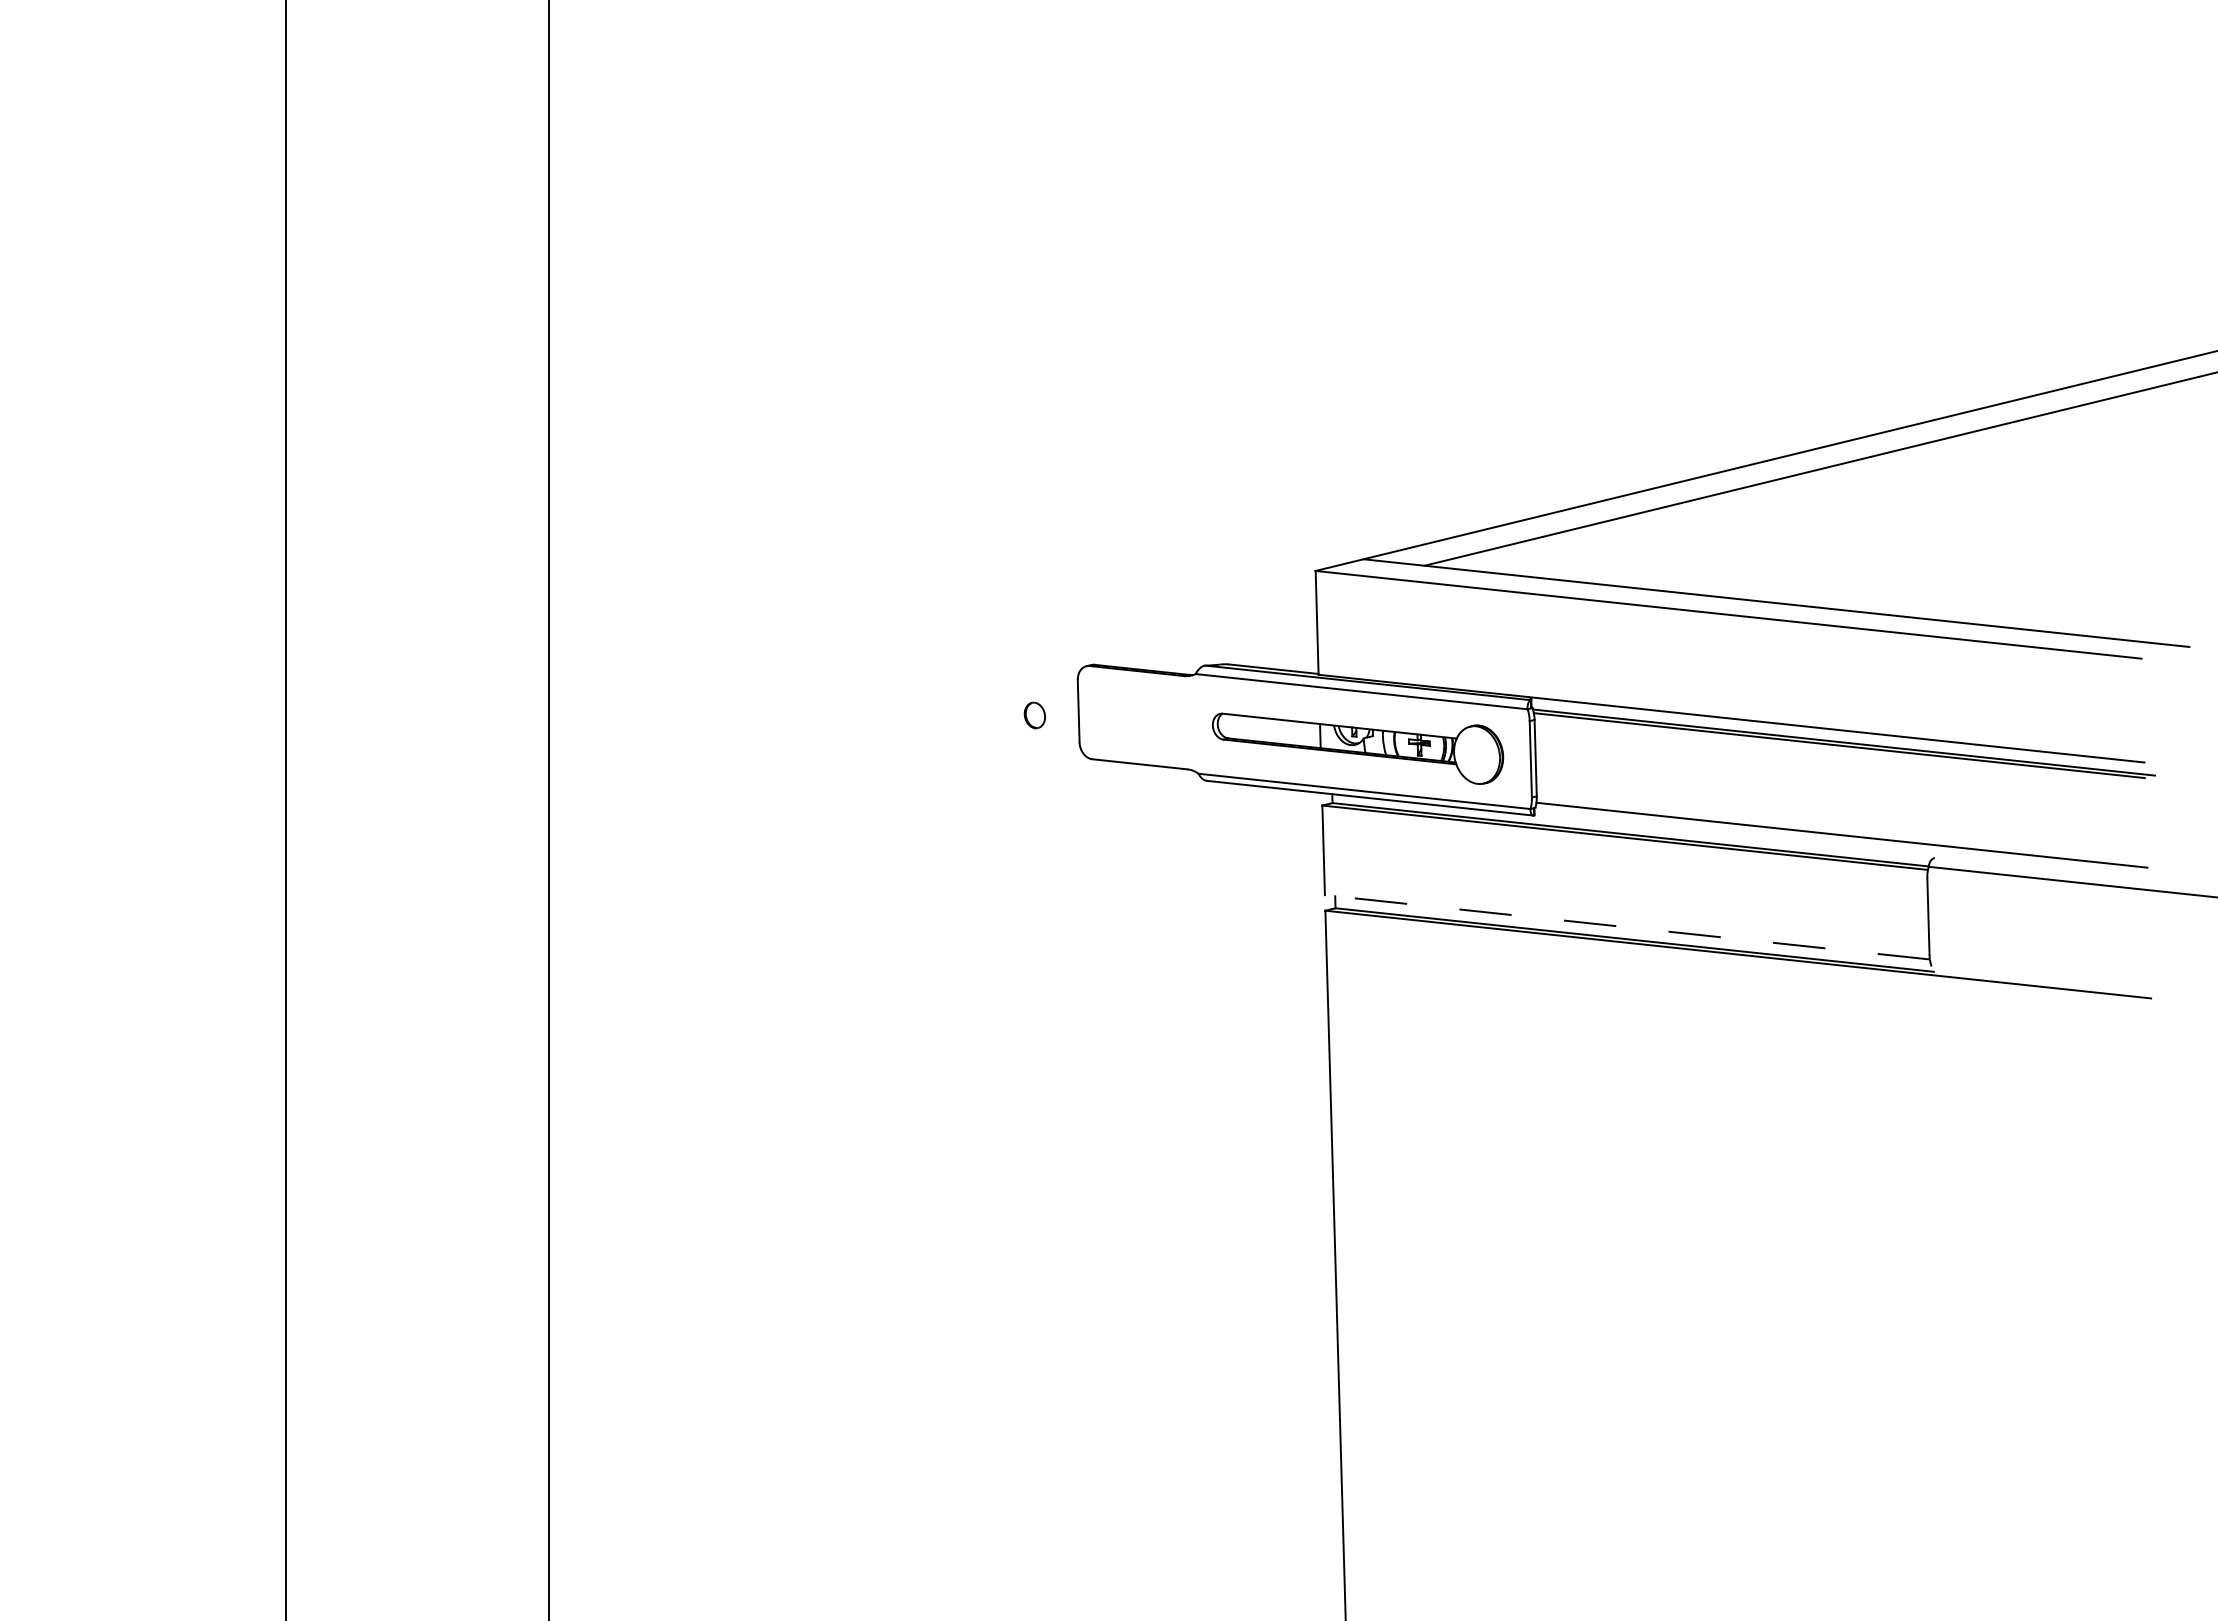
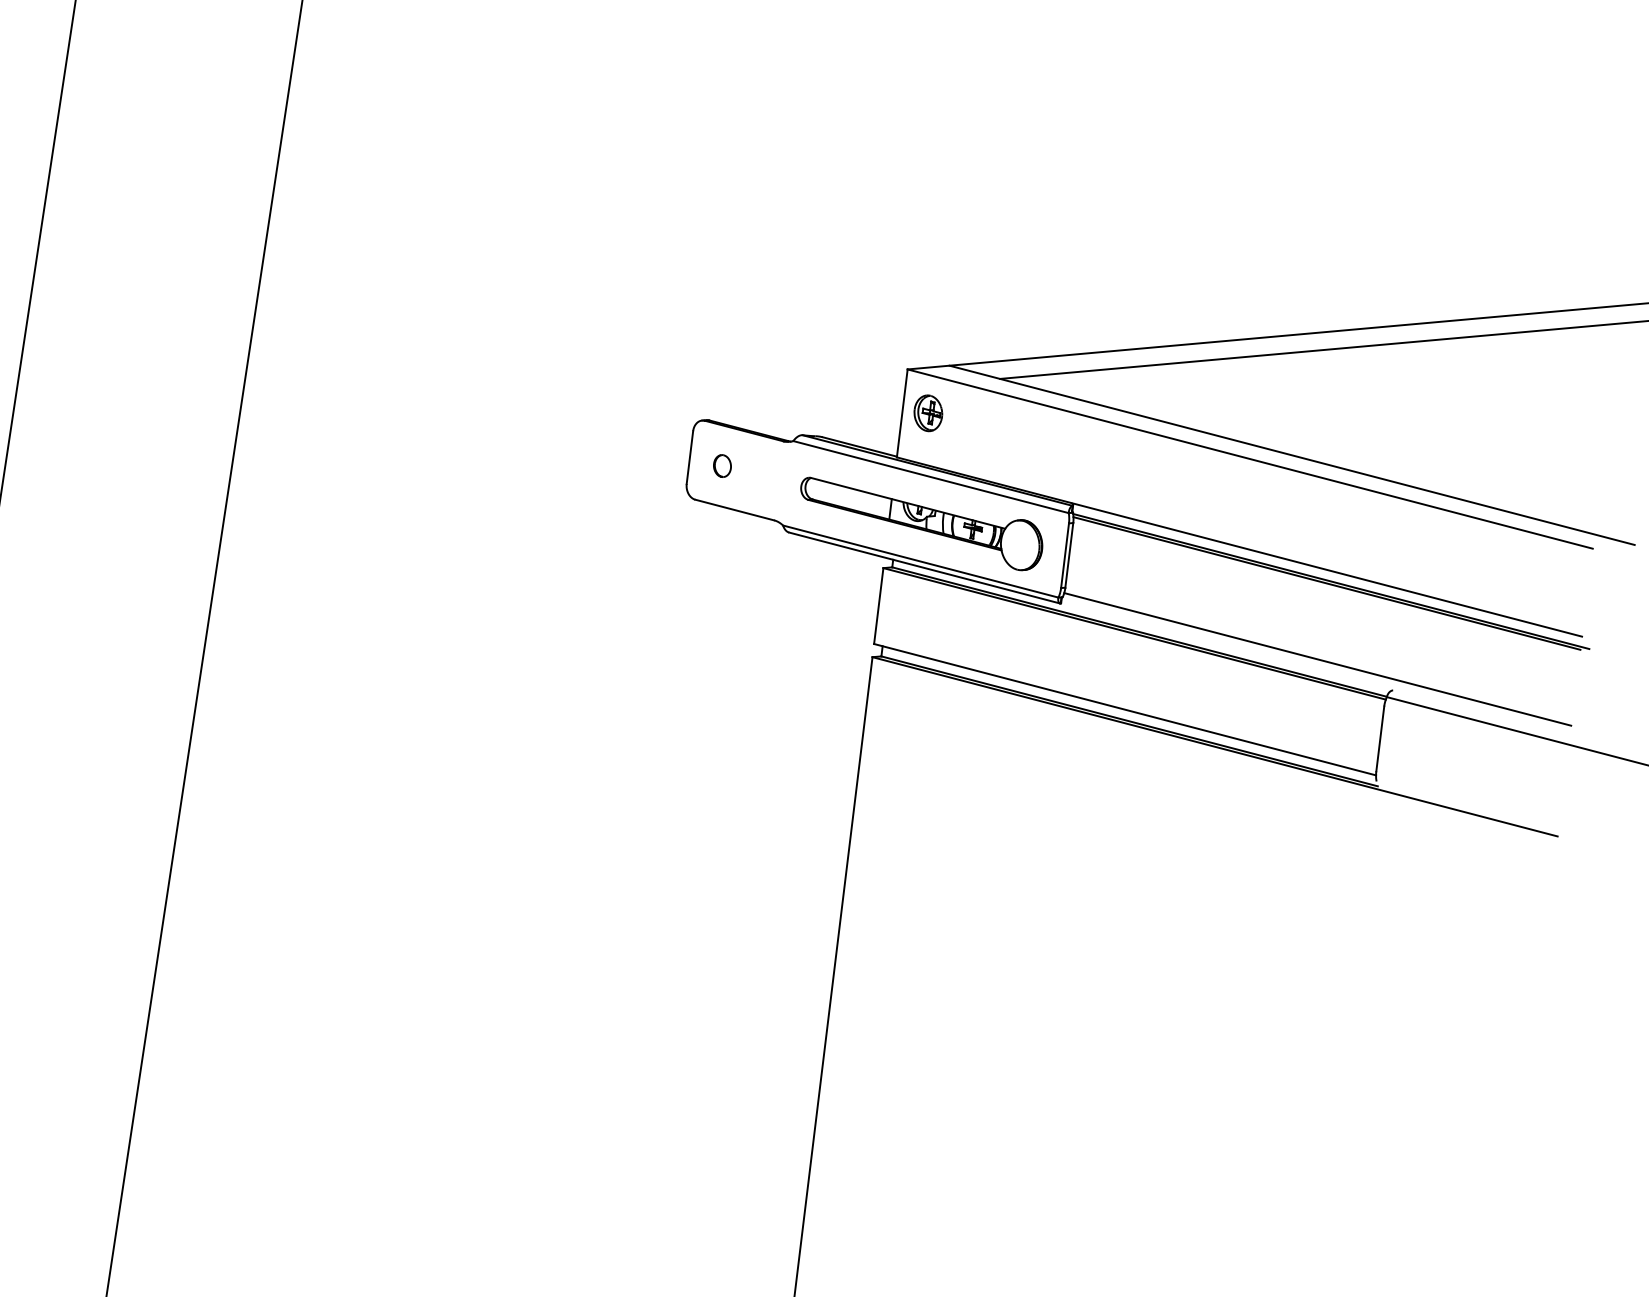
part: (1347, 617) -> (928, 412), added
part: (1034, 715) -> (722, 466), moved
line: (1626, 927) -> (1124, 709), dashed -> solid

